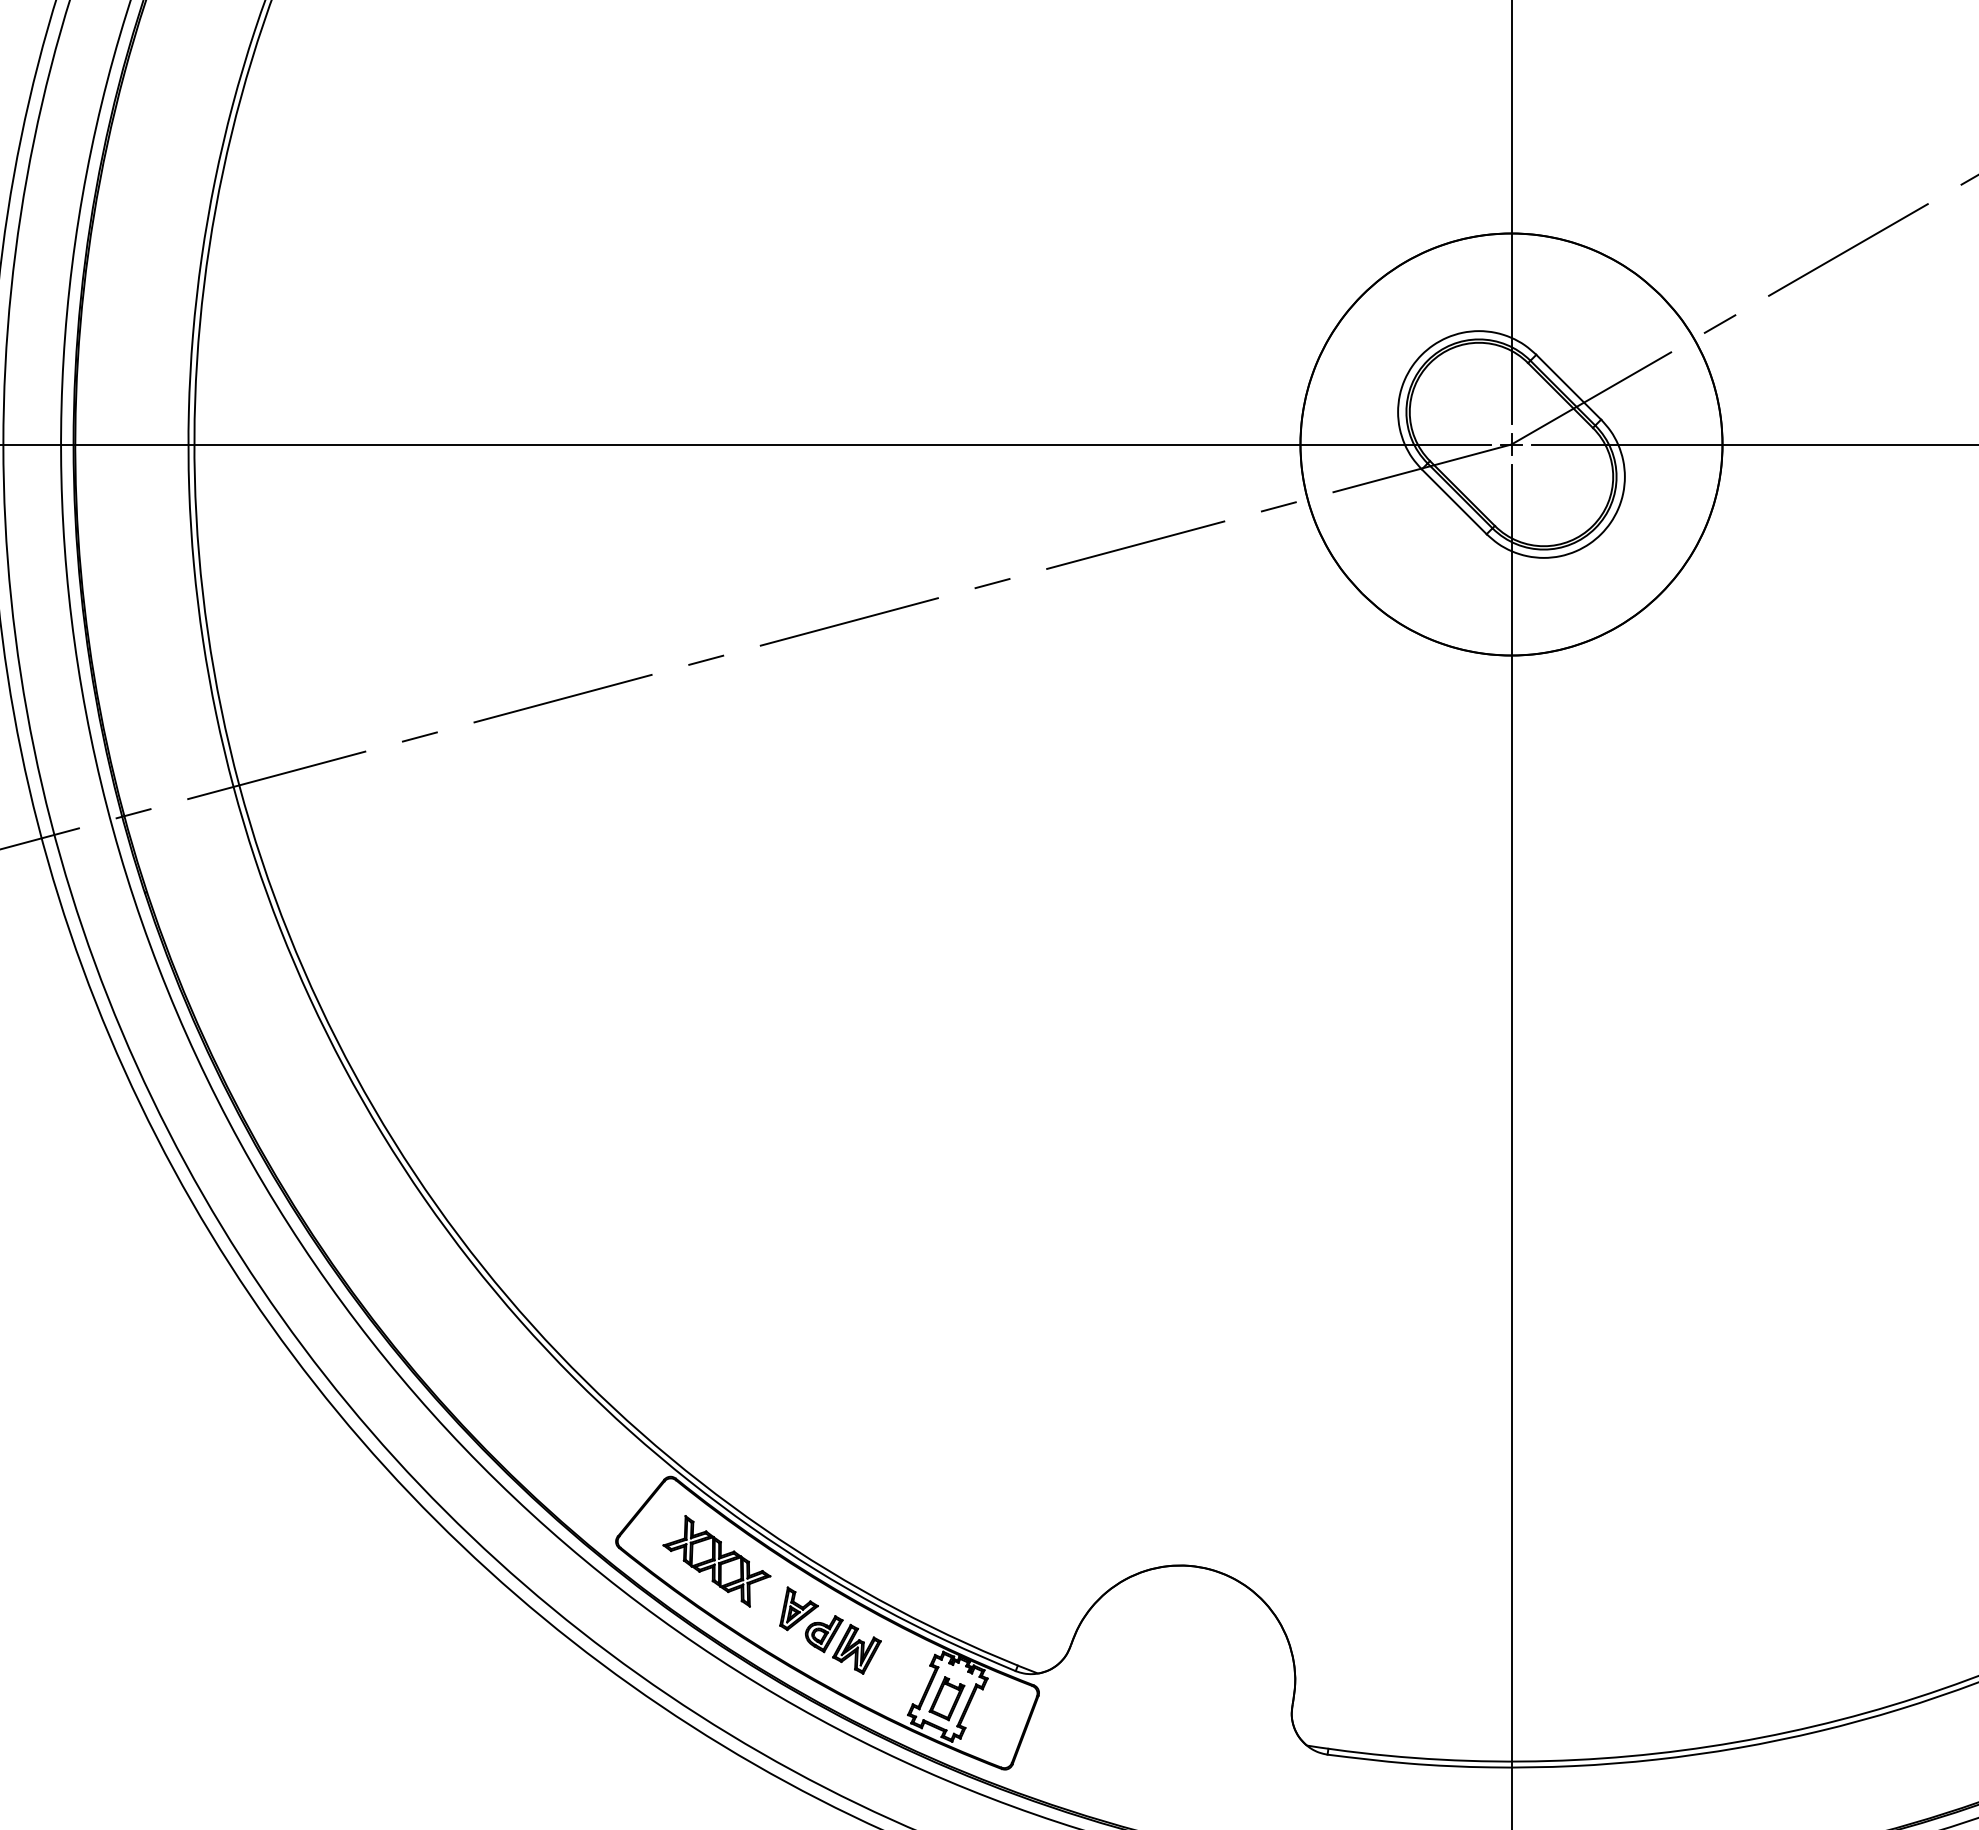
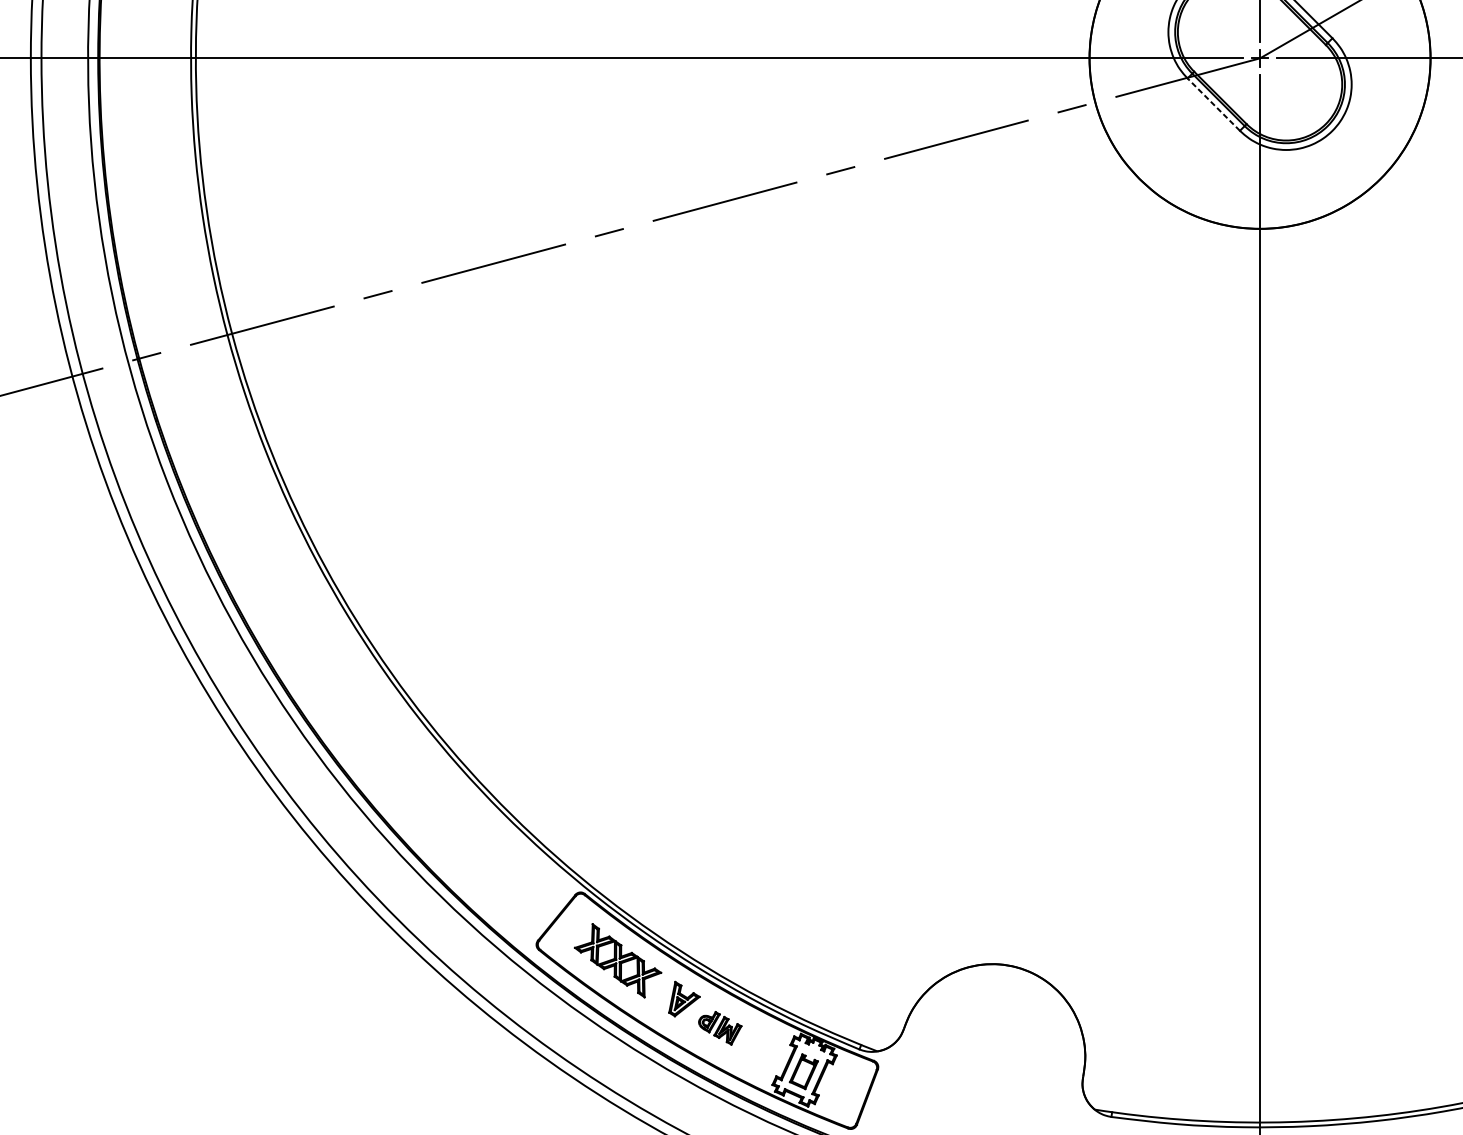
line: (1454, 501) -> (1213, 104), solid -> dashed
part: (843, 1644) -> (720, 1027), size x0.7

